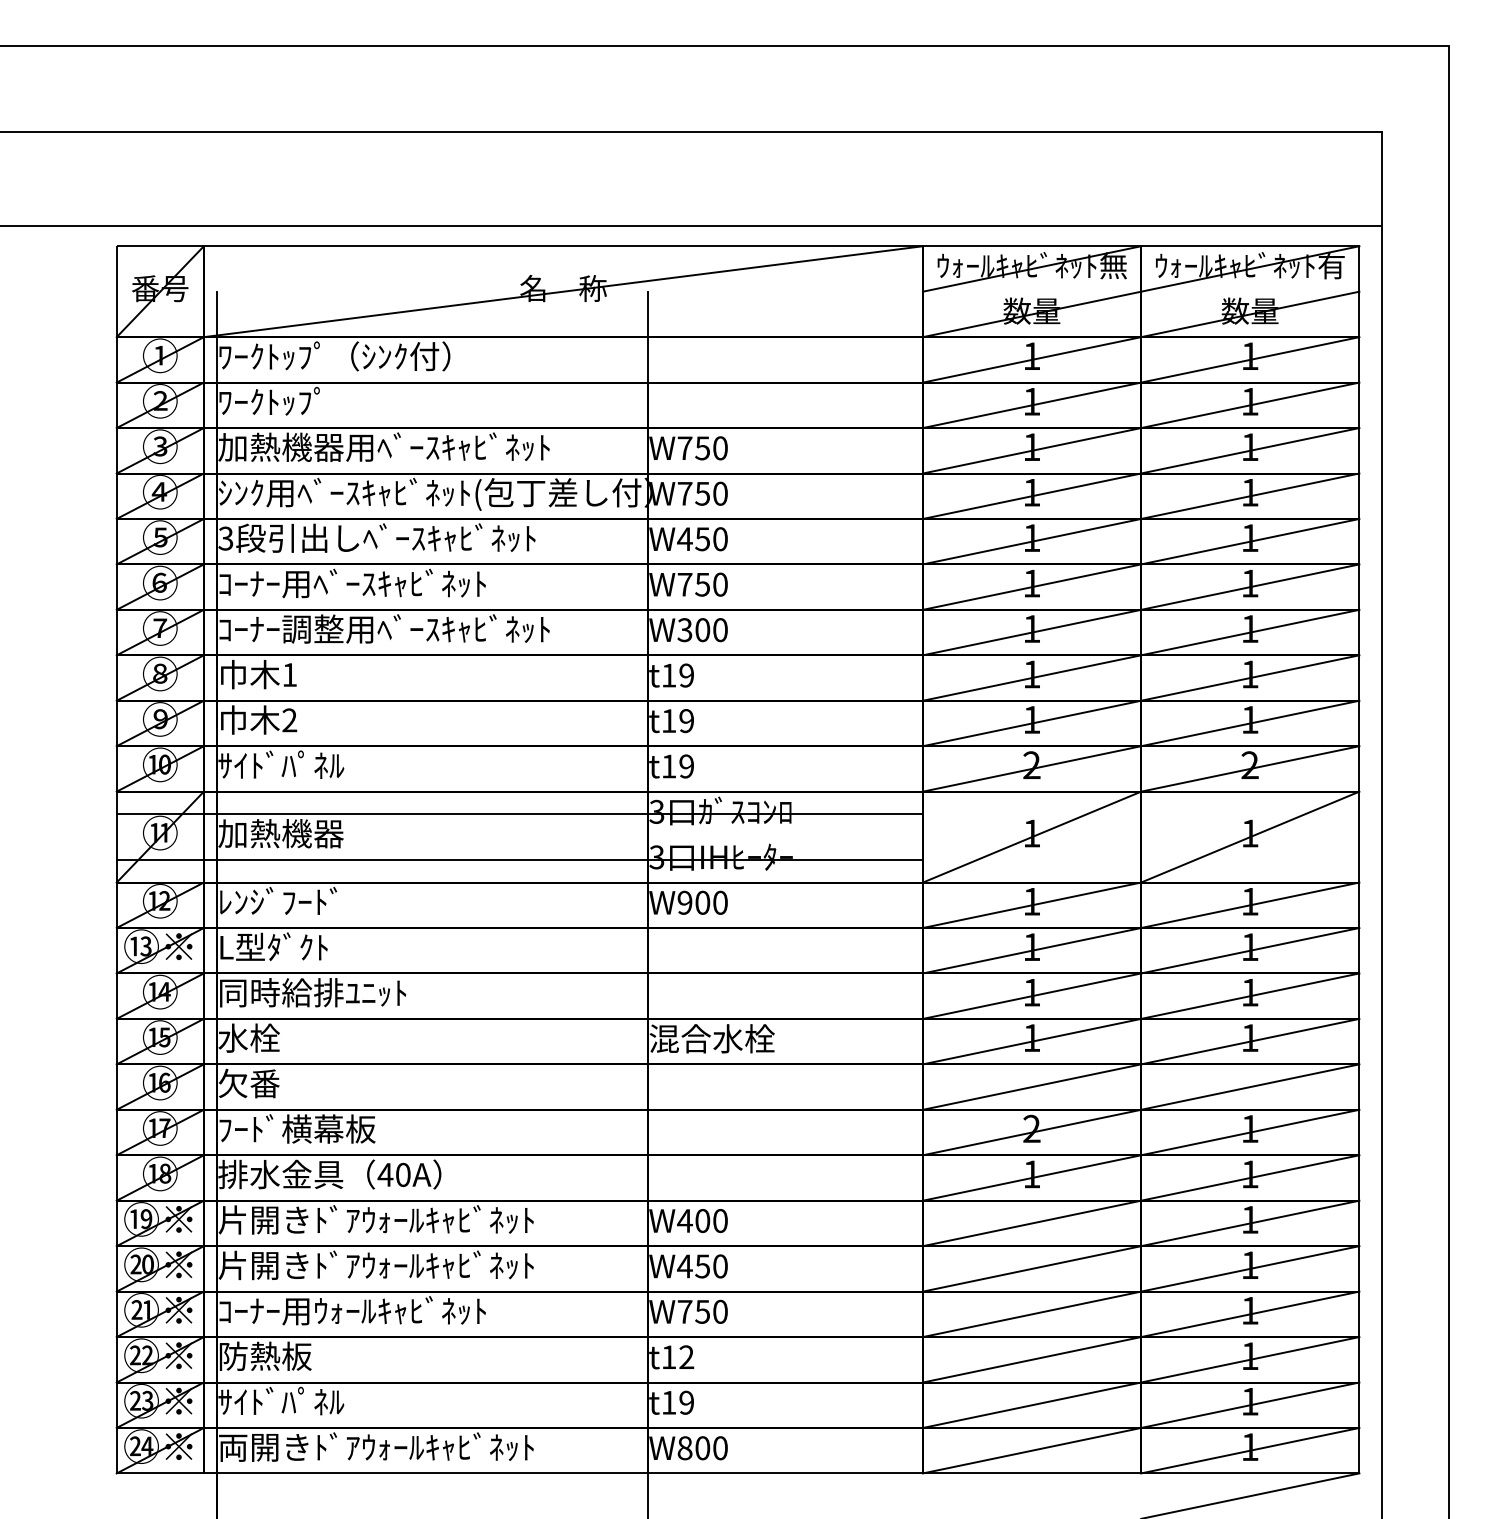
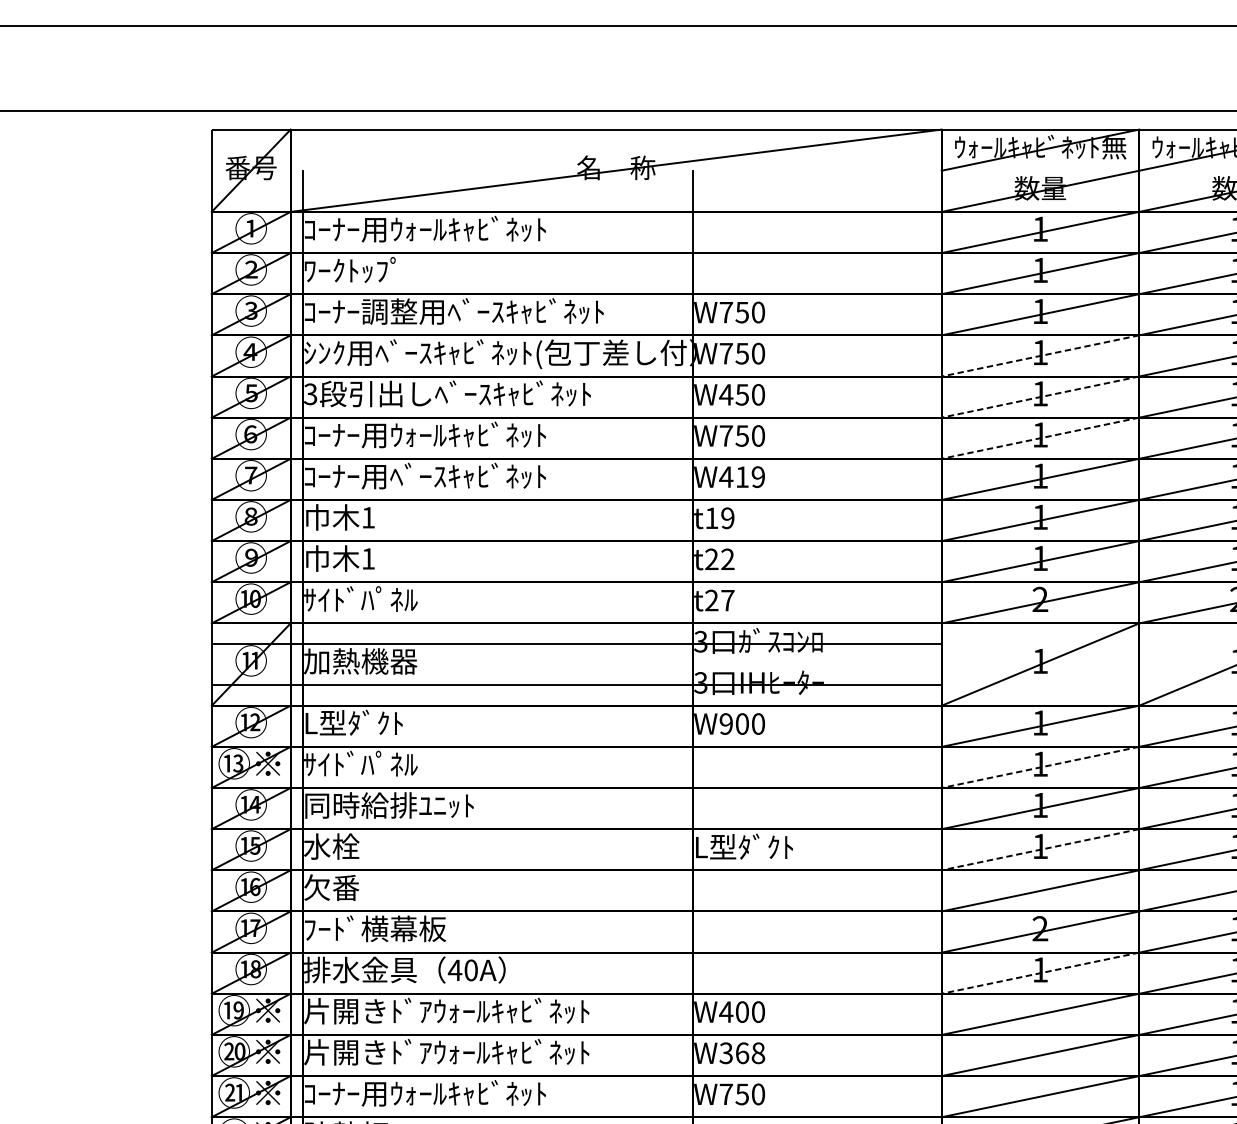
text: (352, 356) -> (425, 229), ﾜｰｸﾄｯﾌﾟ（ｼﾝｸ付） -> ｺｰﾅｰ用ｳｫｰﾙｷｬﾋﾞﾈｯﾄ
text: (280, 446) -> (360, 310), 加熱機器用ﾍﾞｰｽｷｬﾋﾞﾈｯﾄ -> ｺｰﾅｰ調整用ﾍﾞｰｽｷｬﾋﾞﾈｯﾄ
line: (1031, 496) -> (1039, 356), solid -> dashed
line: (1031, 541) -> (1039, 396), solid -> dashed
text: (344, 582) -> (417, 434), ｺｰﾅｰ用ﾍﾞｰｽｷｬﾋﾞﾈｯﾄ -> ｺｰﾅｰ用ｳｫｰﾙｷｬﾋﾞﾈｯﾄ
line: (1031, 587) -> (1039, 438), solid -> dashed
text: (415, 628) -> (482, 475), ｺｰﾅｰ調整用ﾍﾞｰｽｷｬﾋﾞﾈｯﾄ -> ｺｰﾅｰ用ﾍﾞｰｽｷｬﾋﾞﾈｯﾄ
text: (702, 630) -> (742, 477), W300 -> W419
text: (289, 720) -> (368, 558), 2 -> 1
text: (677, 721) -> (719, 559), t19 -> t22
text: (677, 766) -> (719, 600), t19 -> t27
text: (278, 901) -> (358, 722), ﾚﾝｼﾞﾌｰﾄﾞ -> L型ﾀﾞｸﾄ
text: (281, 946) -> (360, 763), L型ﾀﾞｸﾄ -> ｻｲﾄﾞﾊﾟﾈﾙ
line: (1031, 950) -> (1039, 767), solid -> dashed
text: (711, 1038) -> (750, 846), 混合水栓 -> L型ﾀﾞｸﾄ
line: (1031, 1041) -> (1039, 849), solid -> dashed
line: (1031, 1178) -> (1039, 973), solid -> dashed
text: (702, 1266) -> (742, 1053), W450 -> W368

